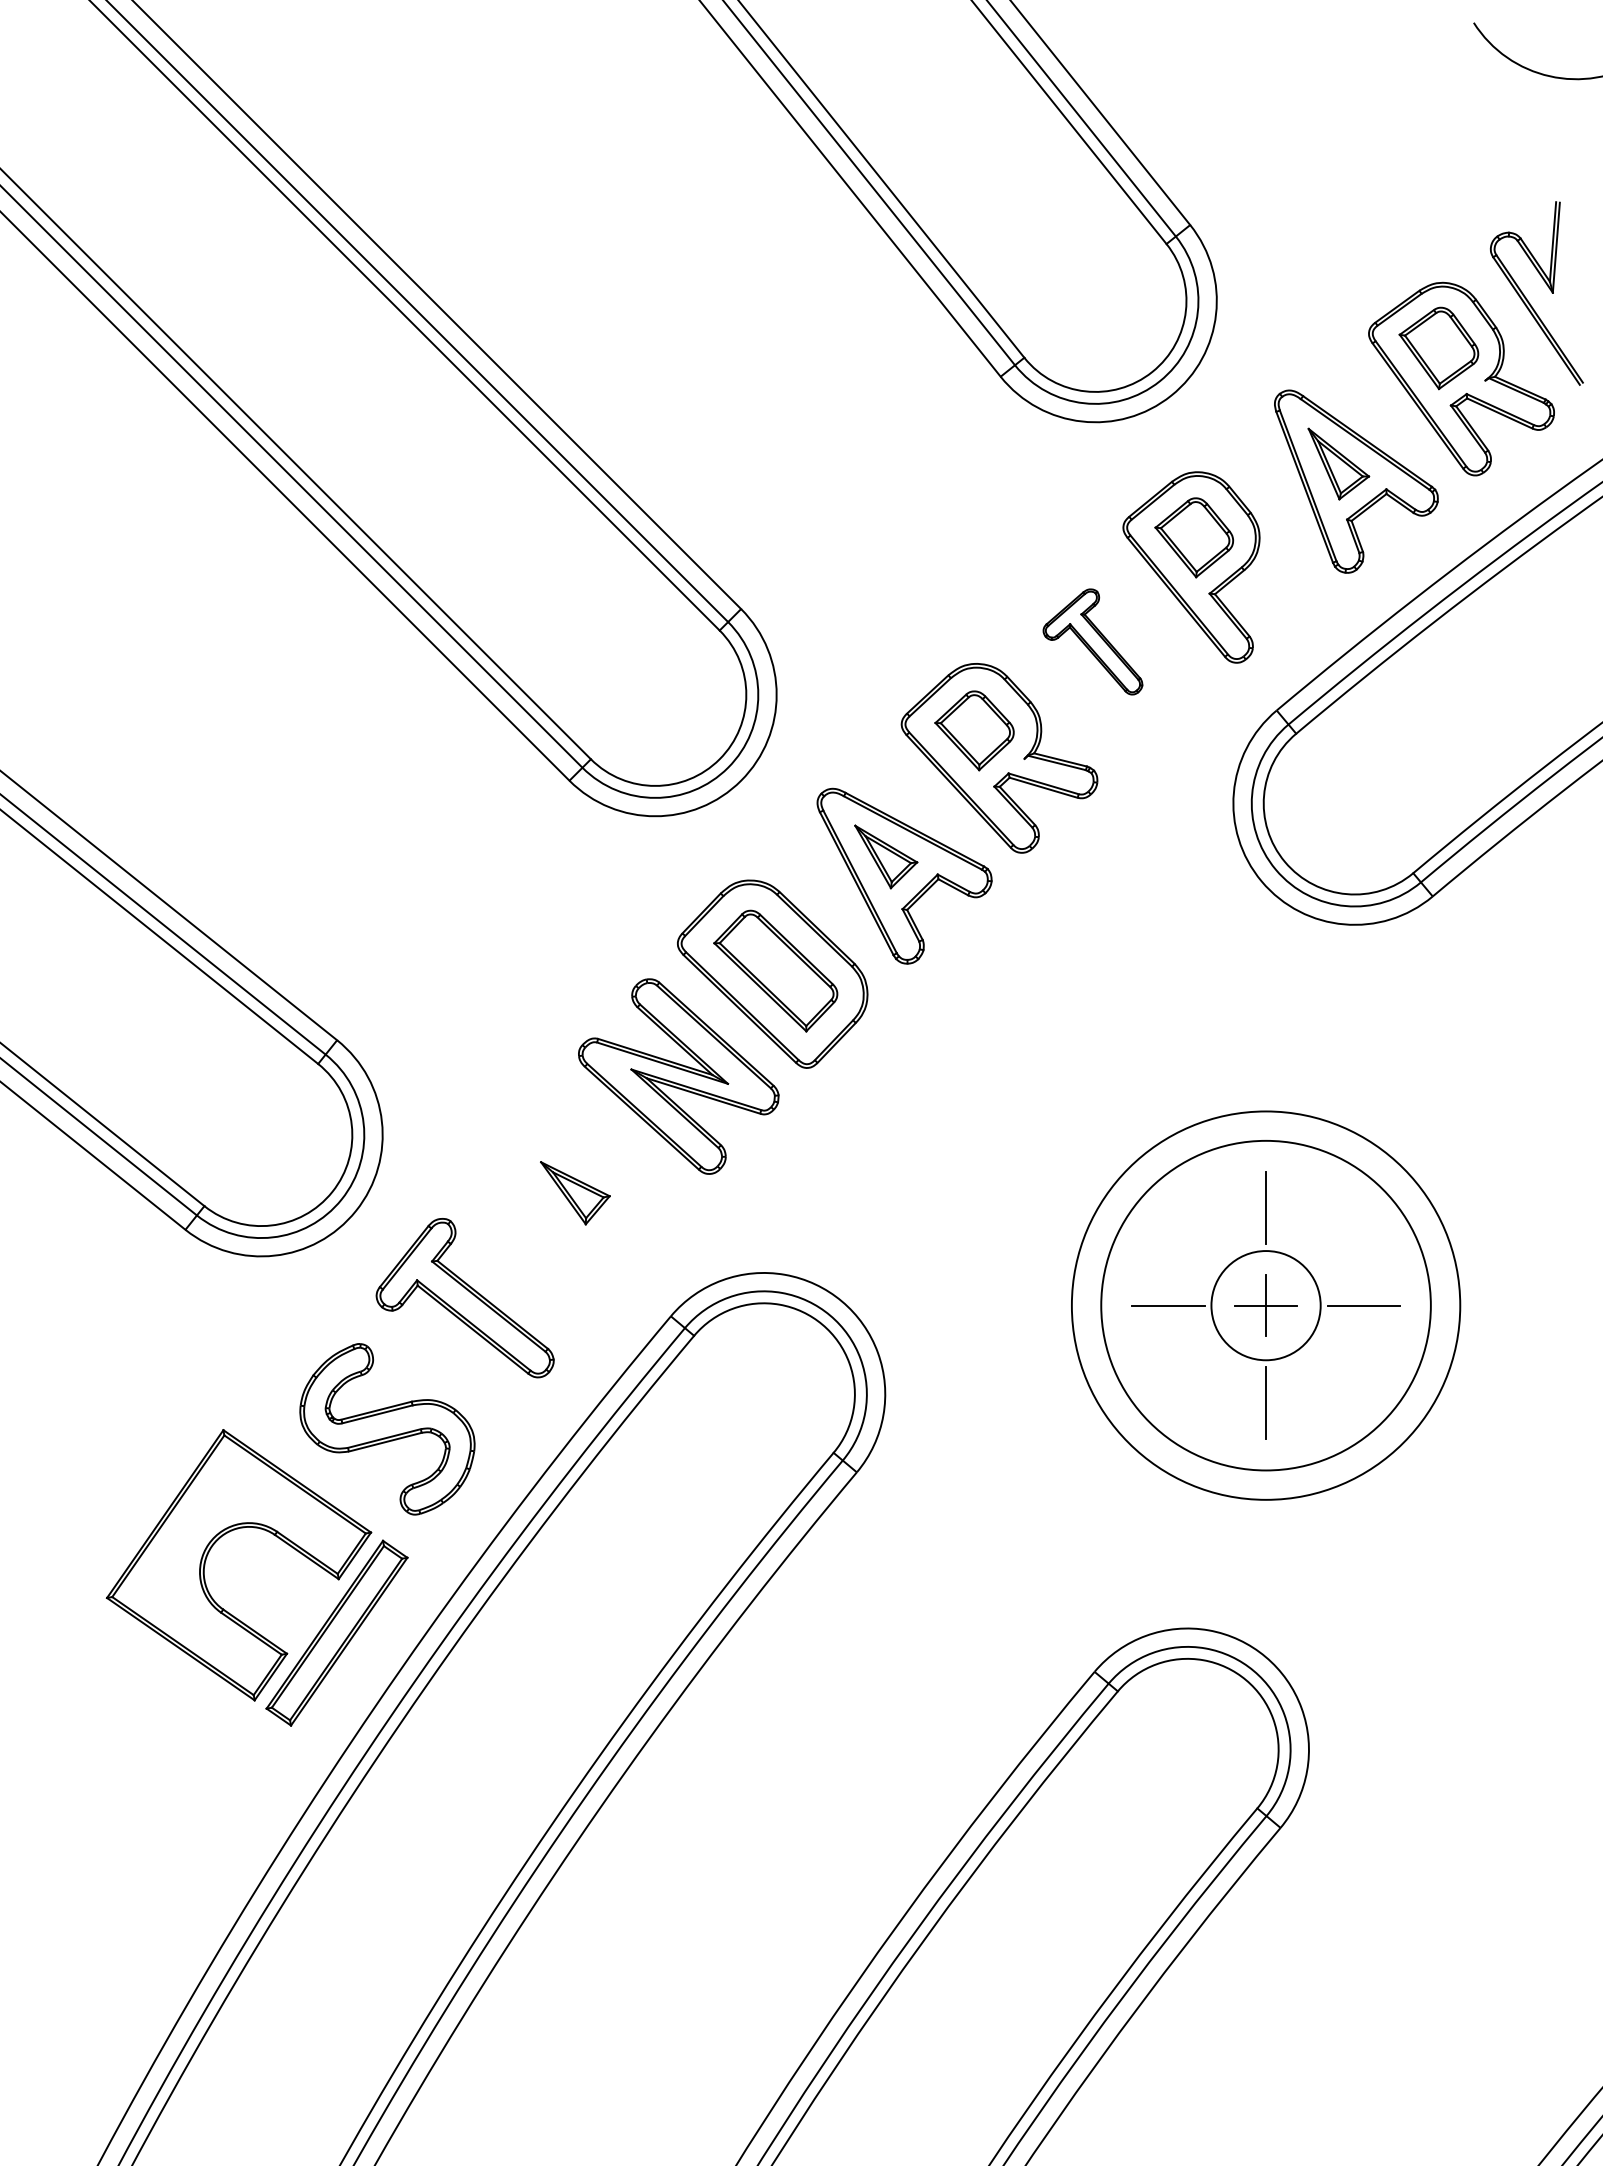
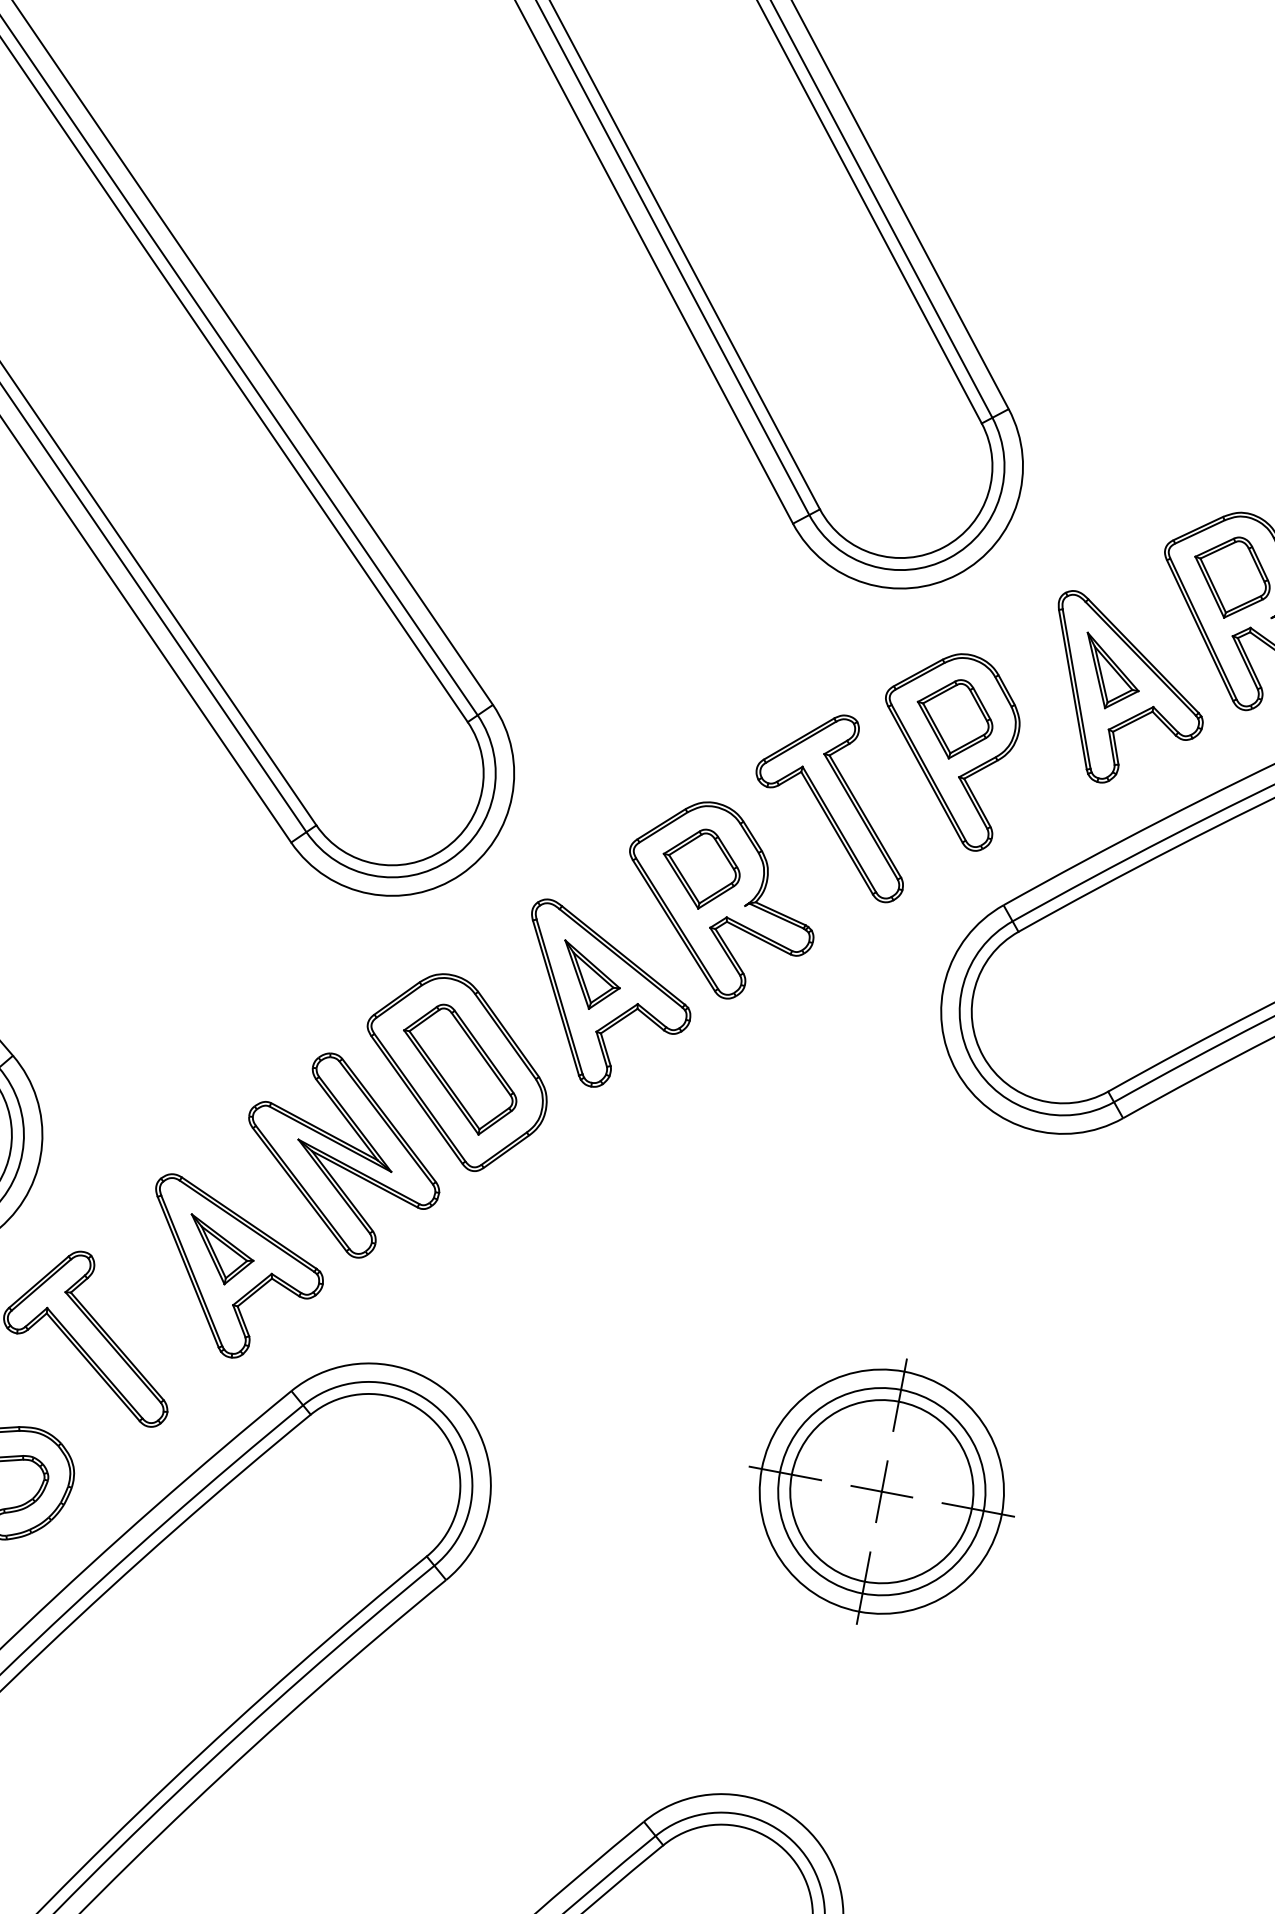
part: (1092, 641) -> (834, 802), size x1.67
part: (591, 1210) -> (232, 1271), added
circle: (1265, 1305) -> (881, 1491), size x0.62
circle: (1266, 1305) -> (882, 1491), size x0.62
circle: (1266, 1305) -> (882, 1491), size x1.67

